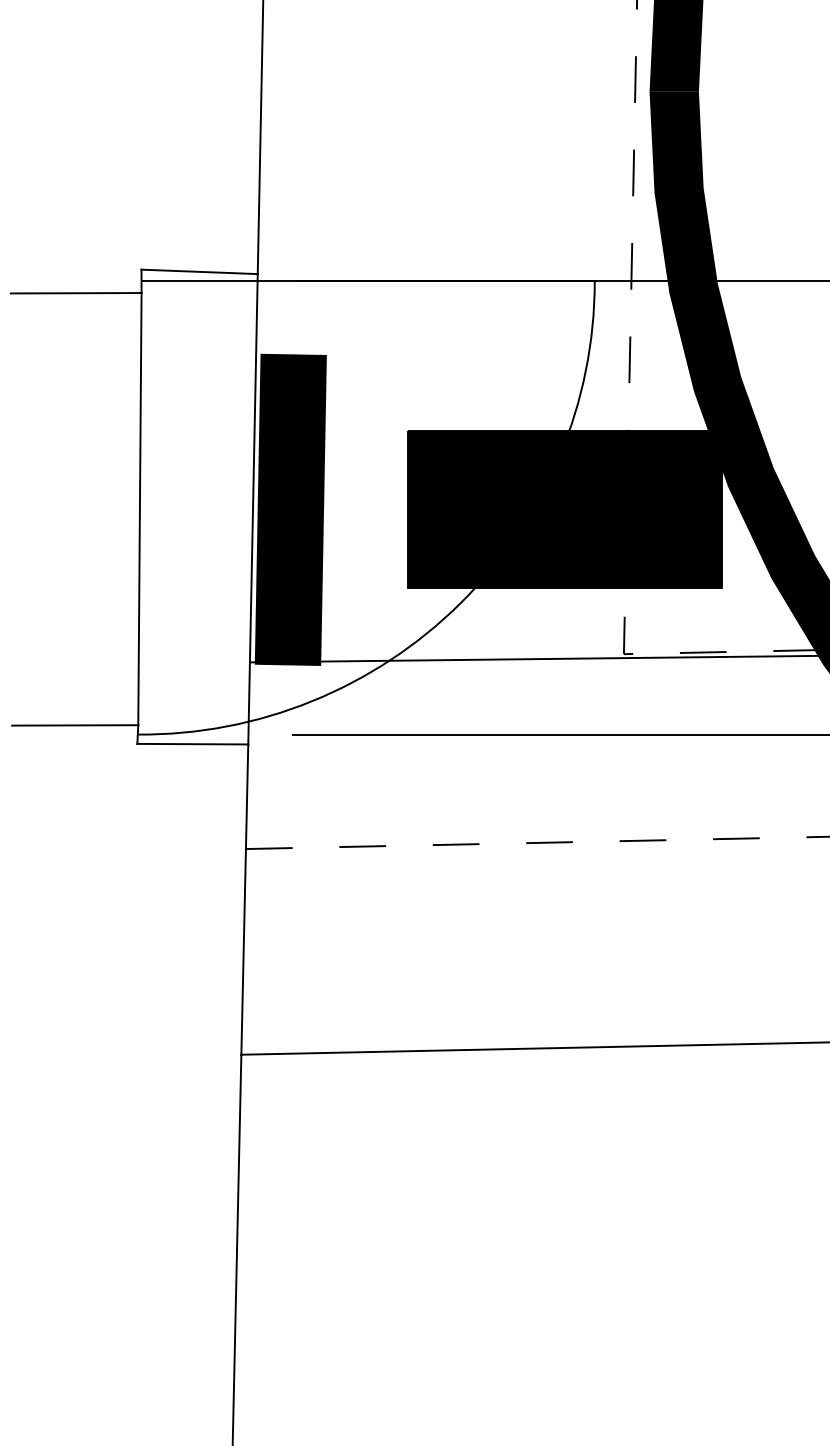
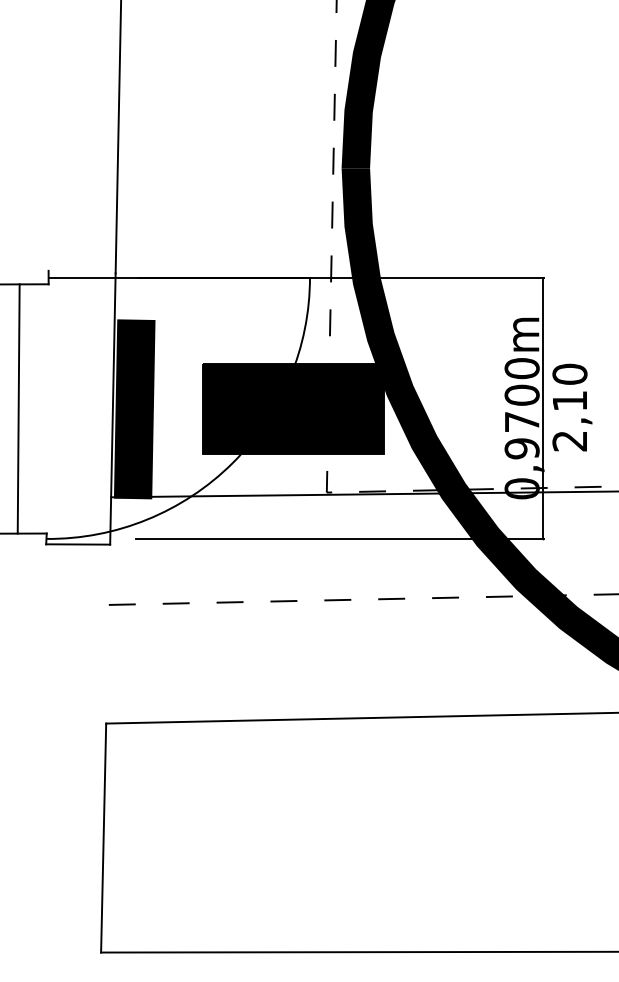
line: (198, 270) -> (81, 271), removed
line: (139, 508) -> (18, 408), moved
line: (245, 898) -> (108, 633), removed

